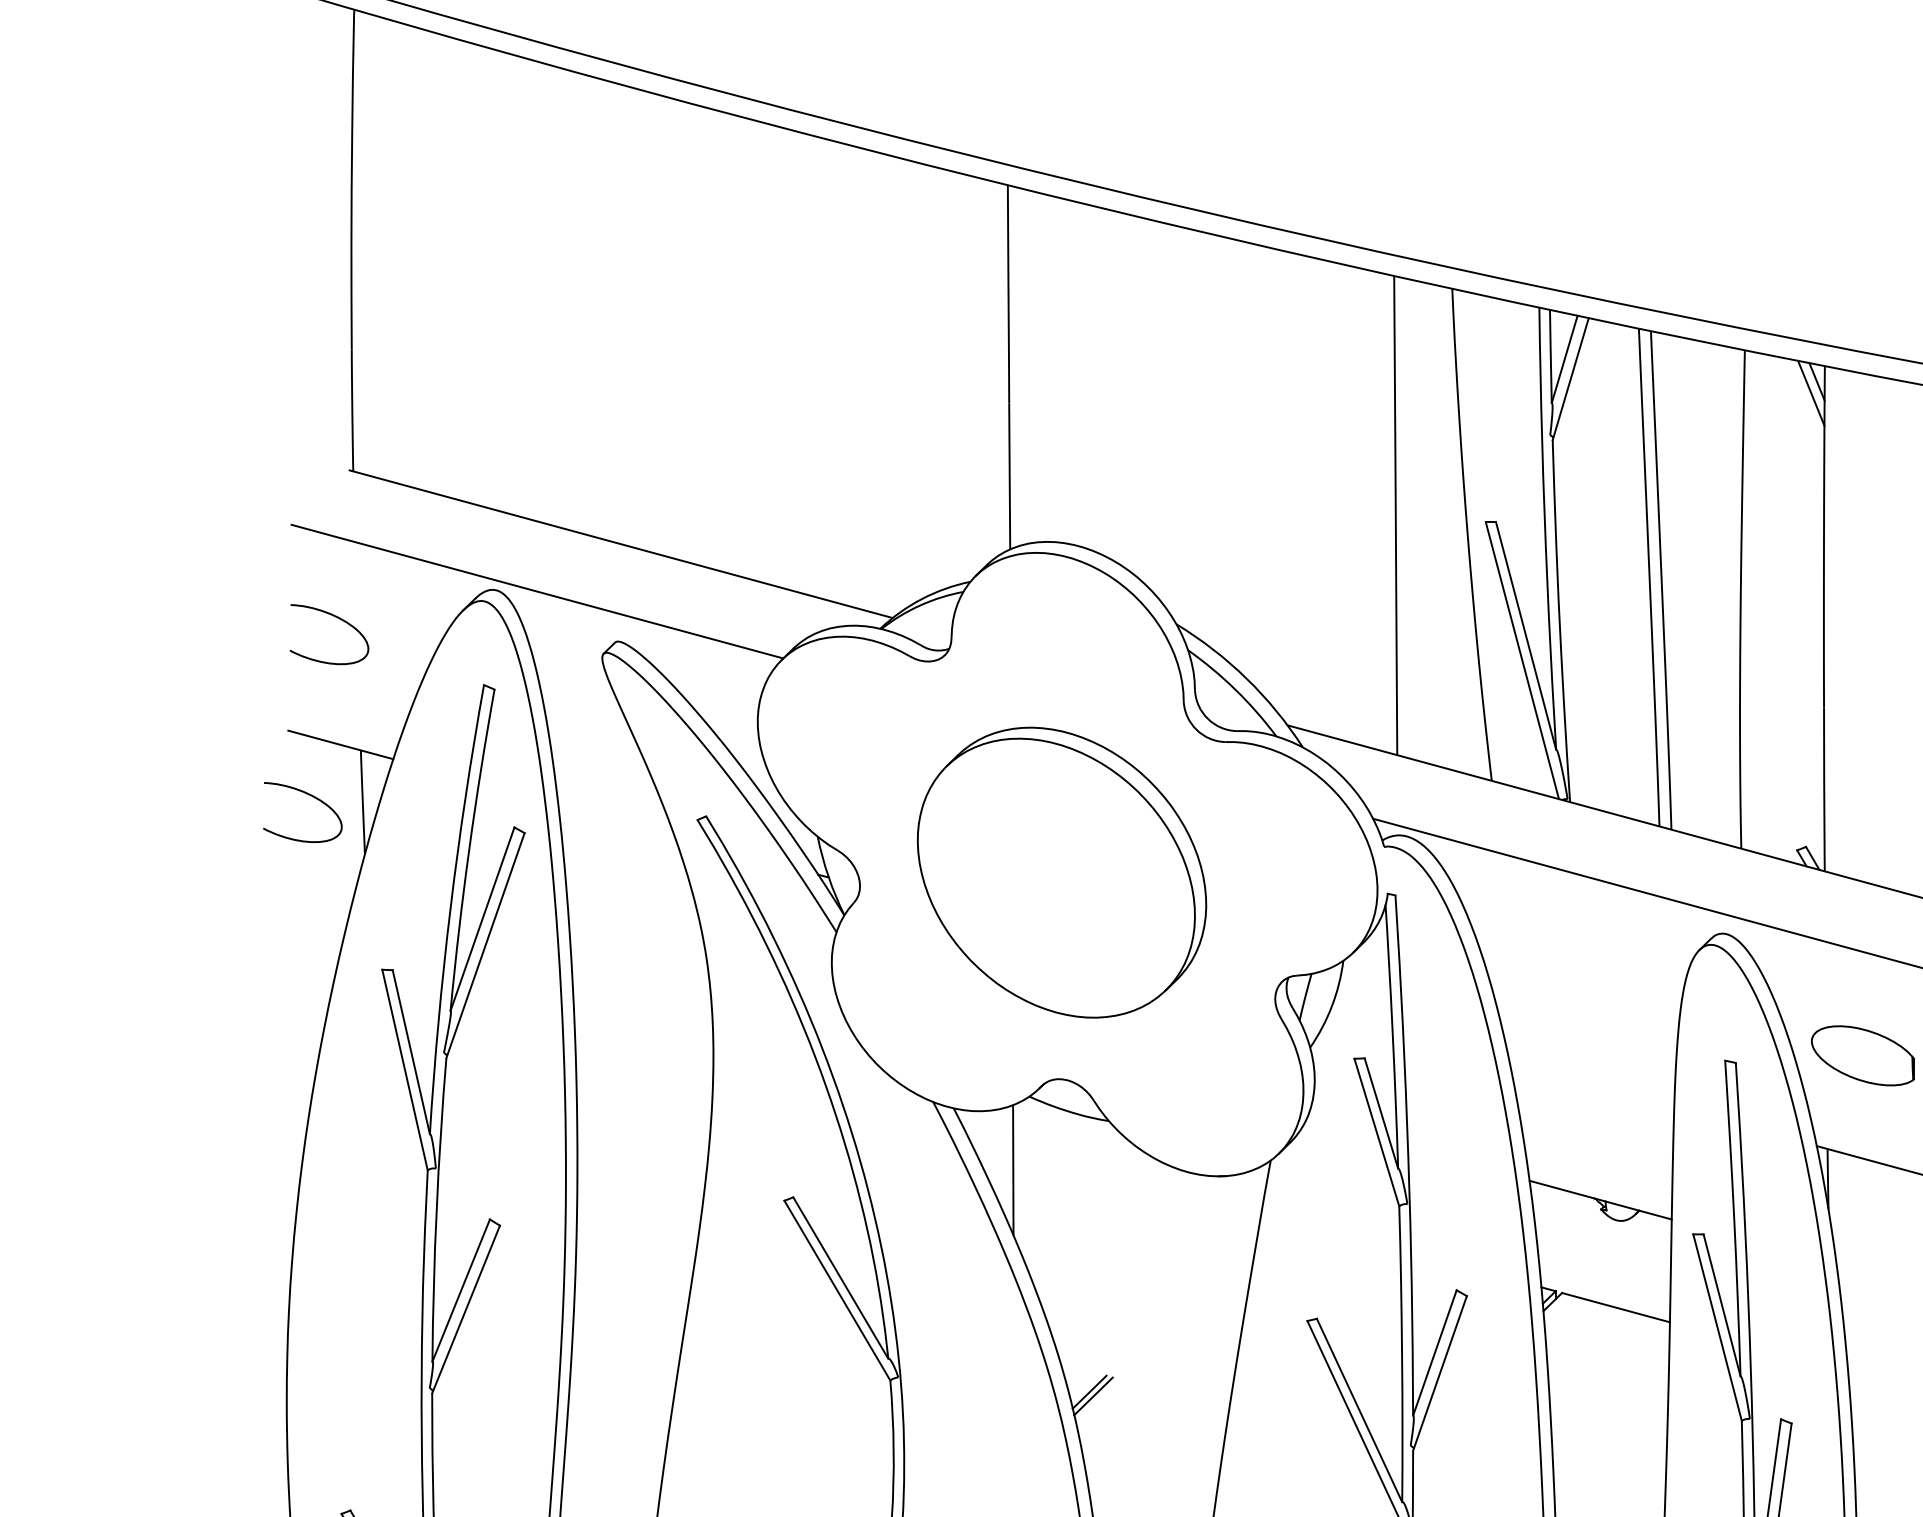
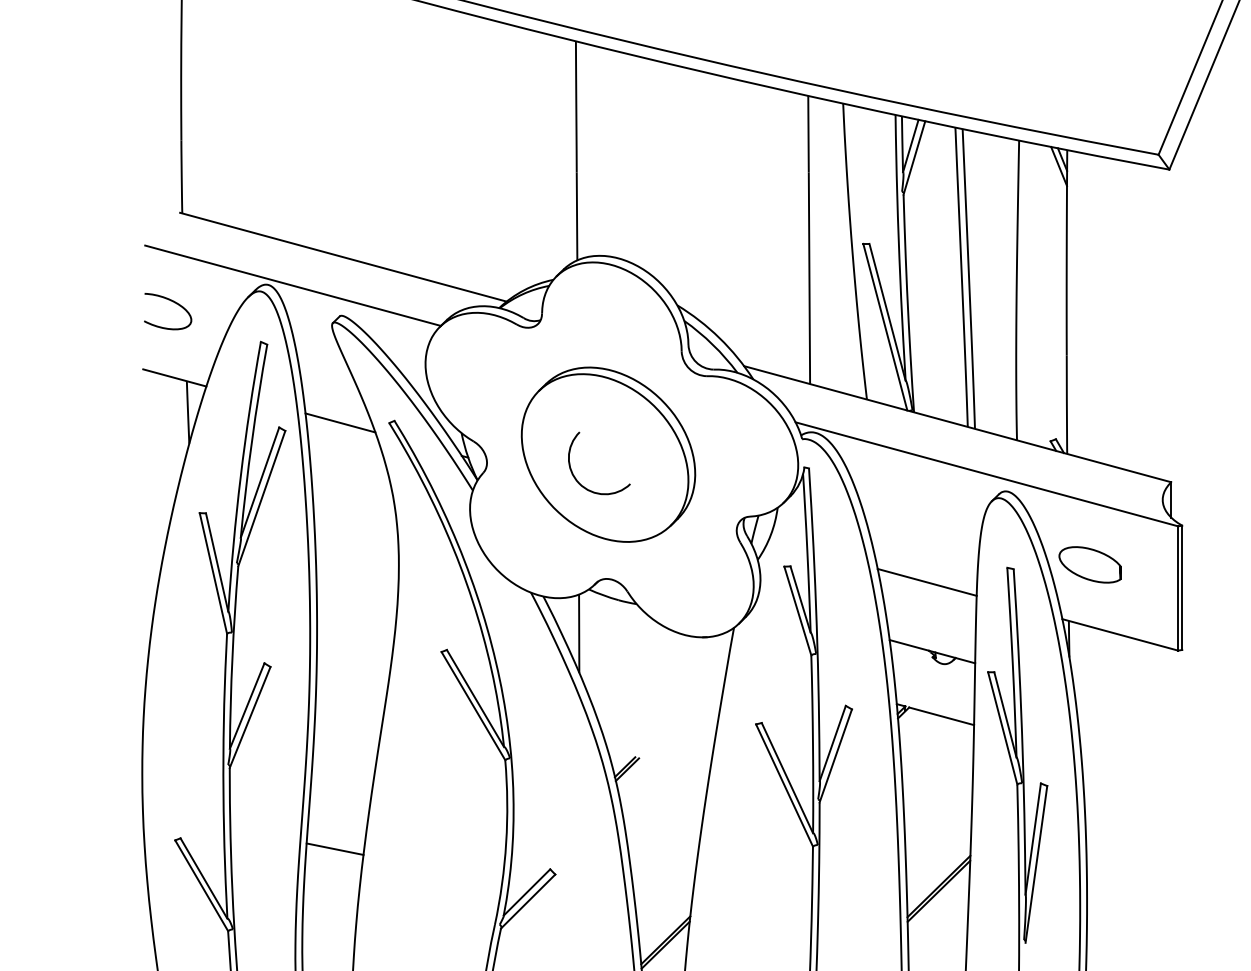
curve: (313, 799) -> (158, 410), removed
line: (616, 819) -> (340, 422), added
arc: (1010, 913) -> (577, 479), added
line: (1590, 1083) -> (926, 581), added

